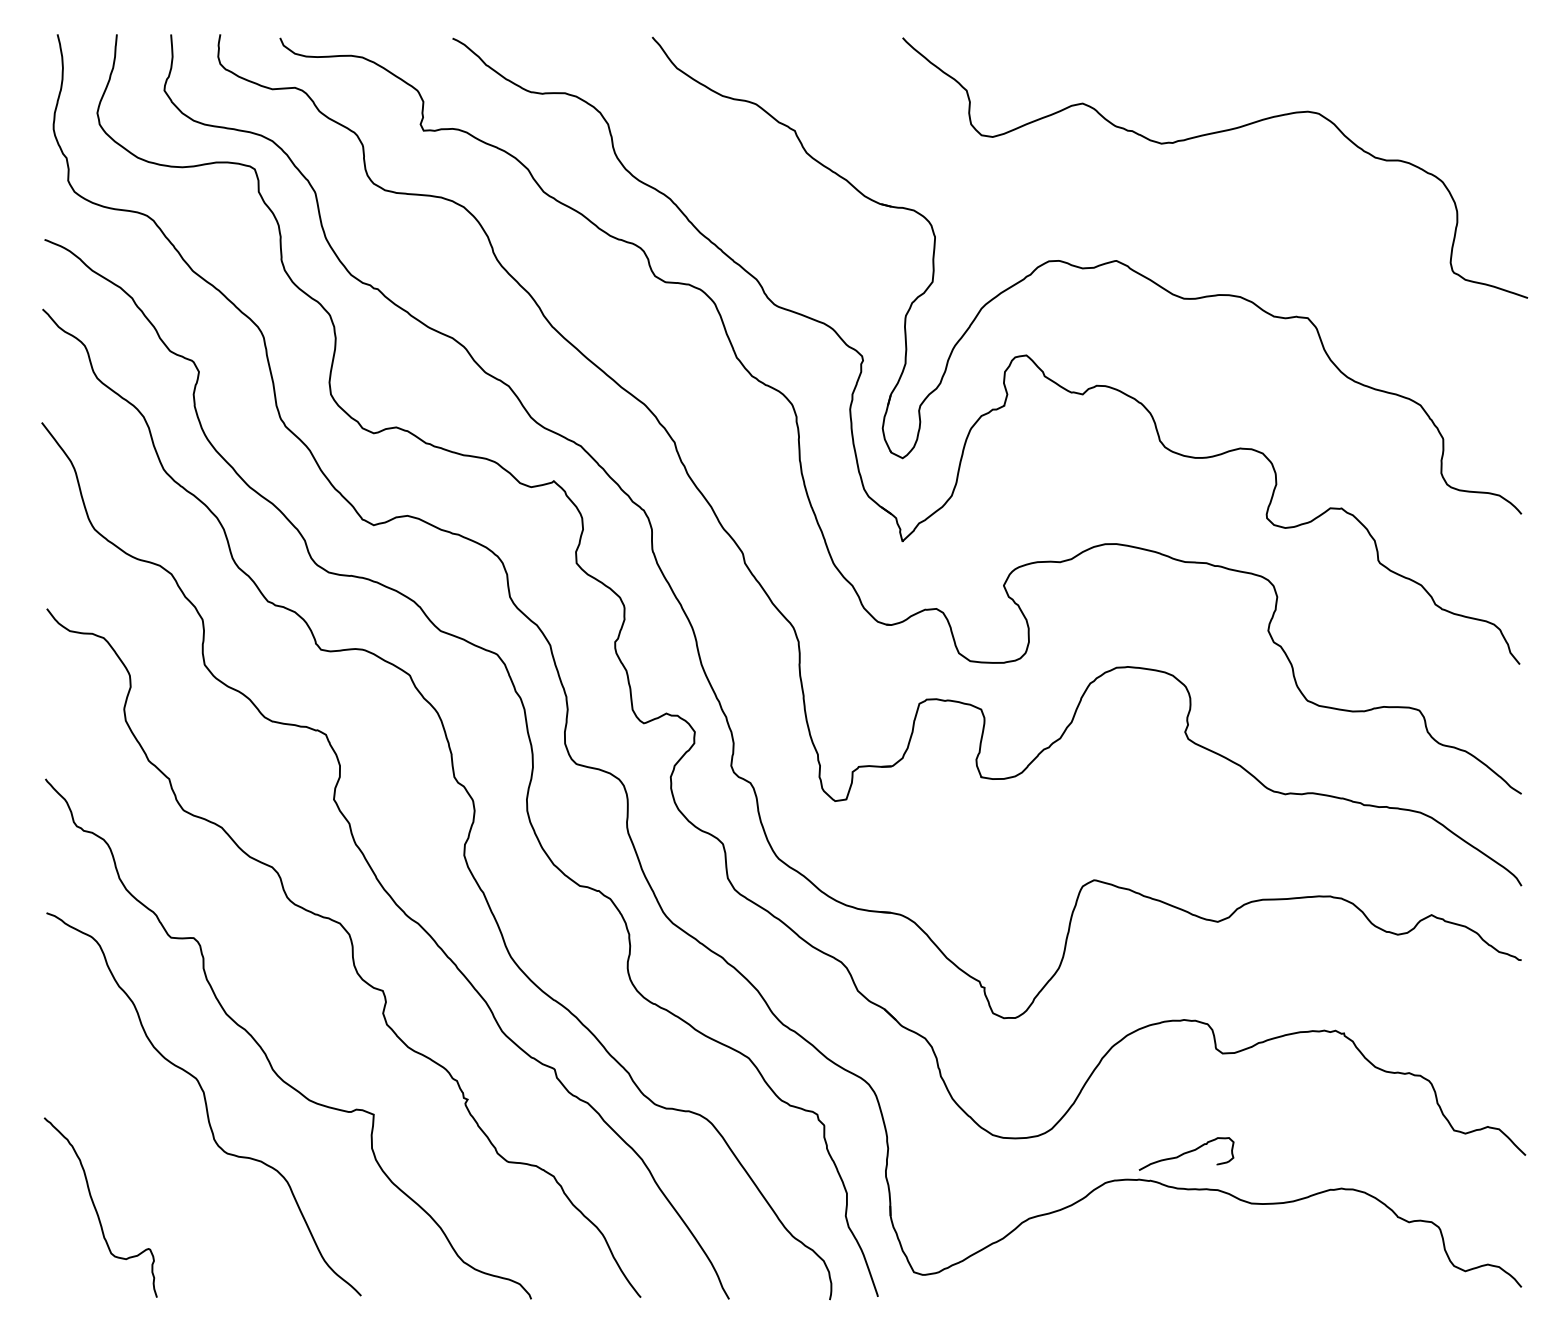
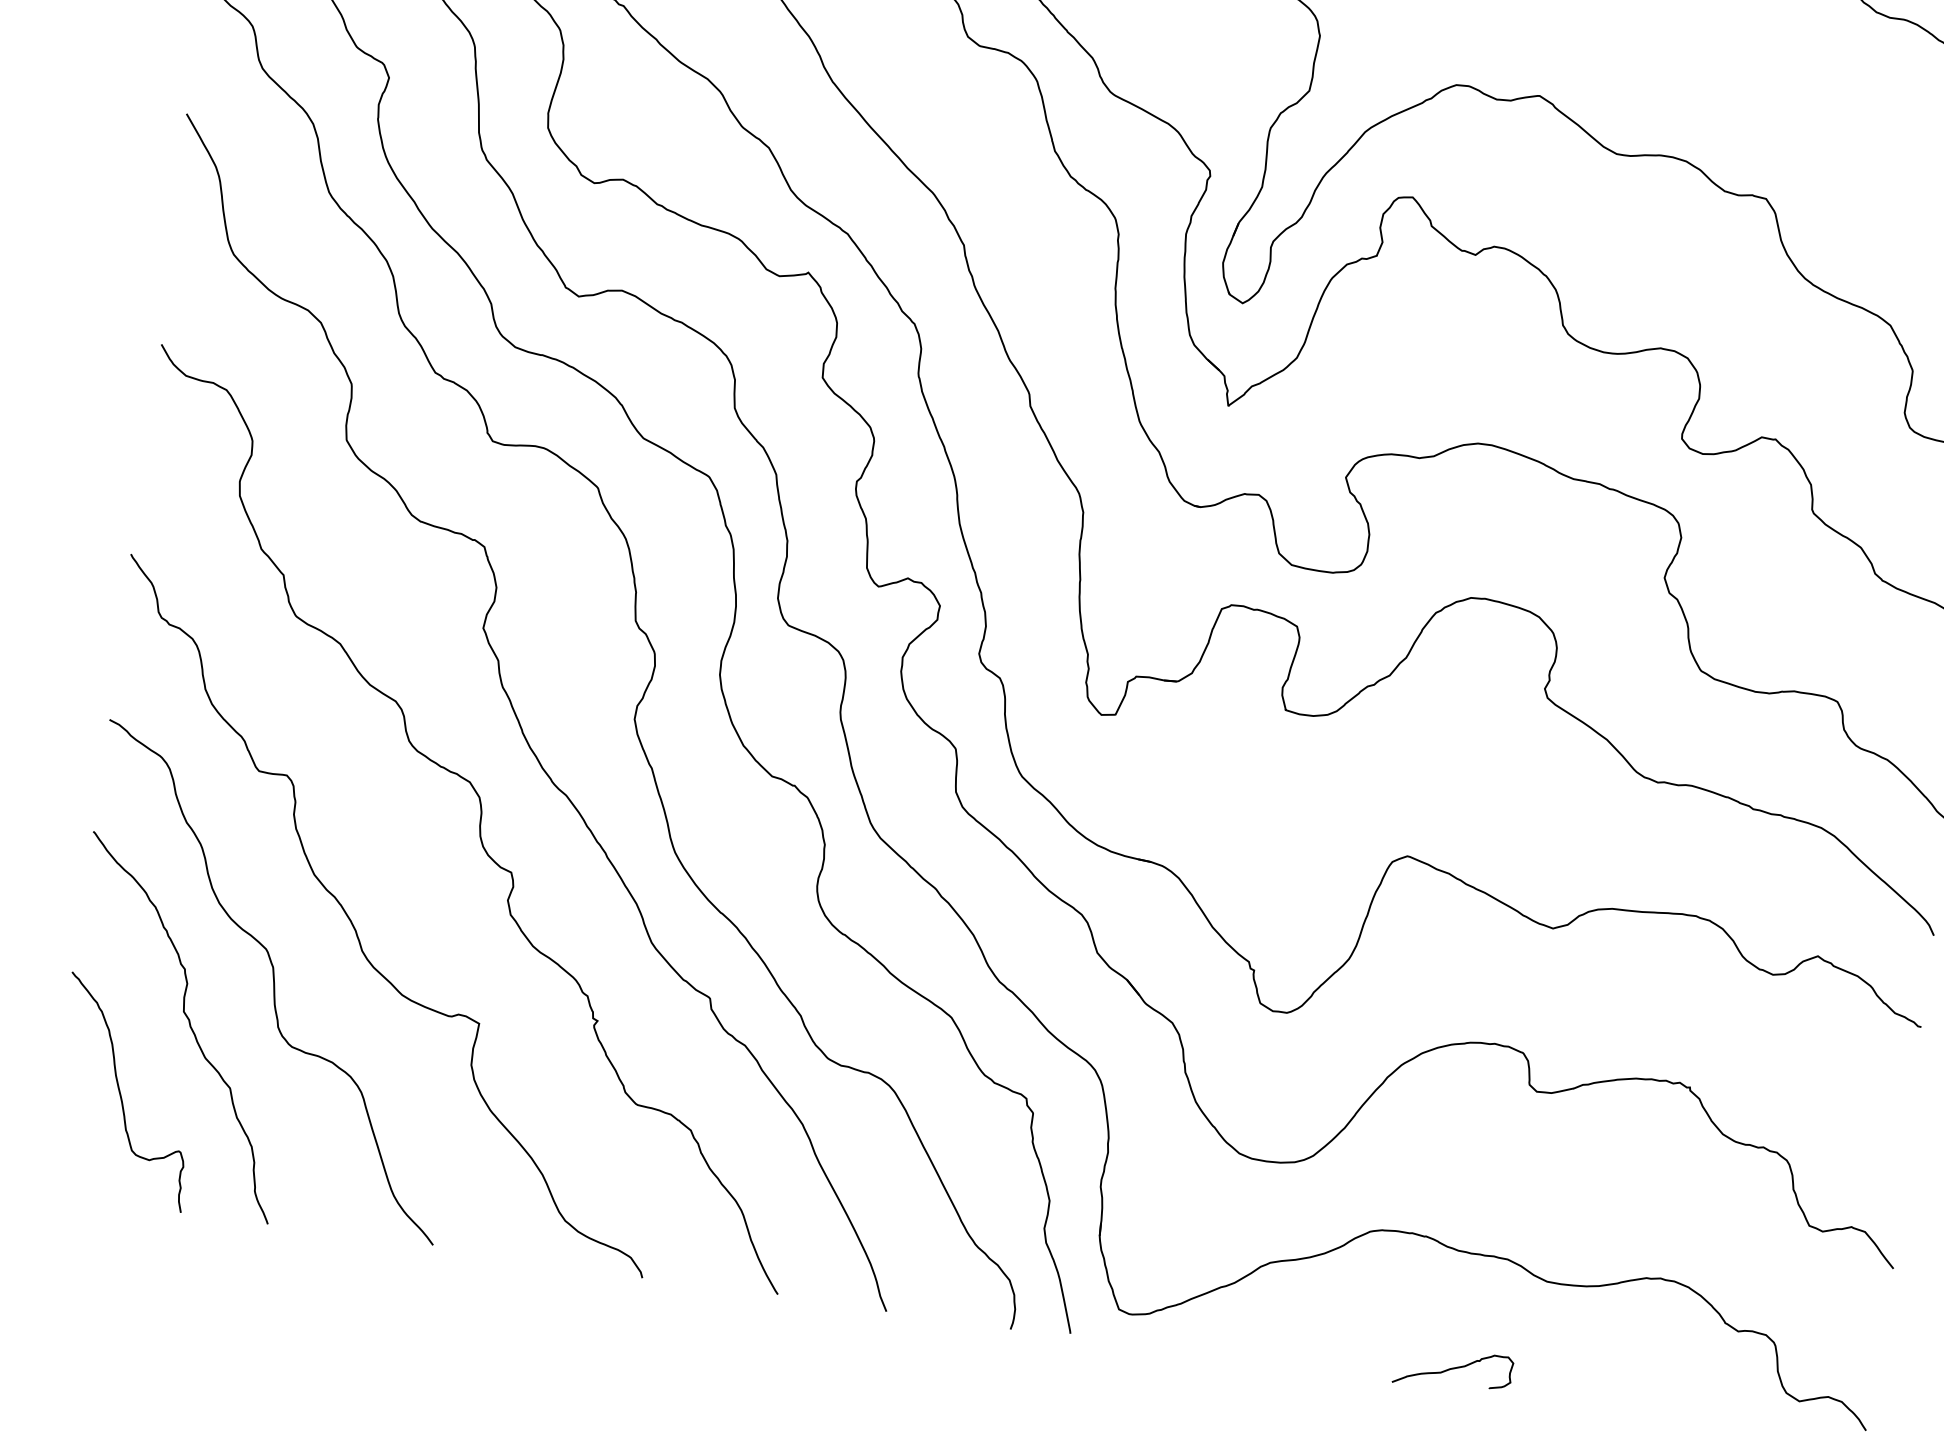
curve: (142, 1146) -> (188, 1023), added
curve: (1186, 1153) -> (1453, 1369), moved

